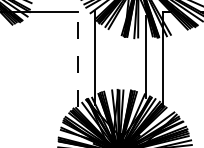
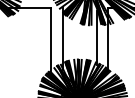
line: (77, 59) -> (51, 39), dashed -> solid

